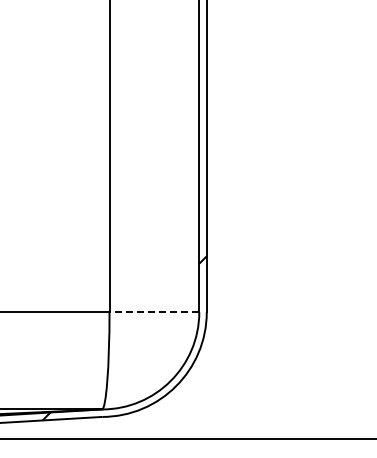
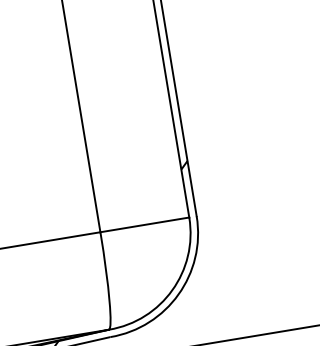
line: (154, 312) -> (144, 225), dashed -> solid

